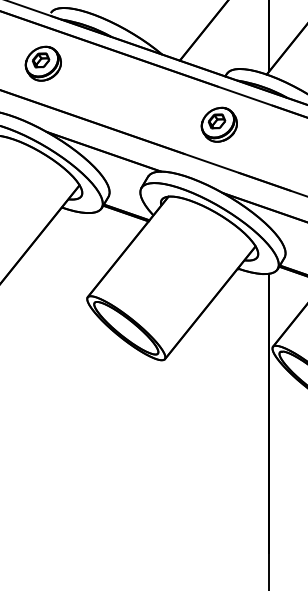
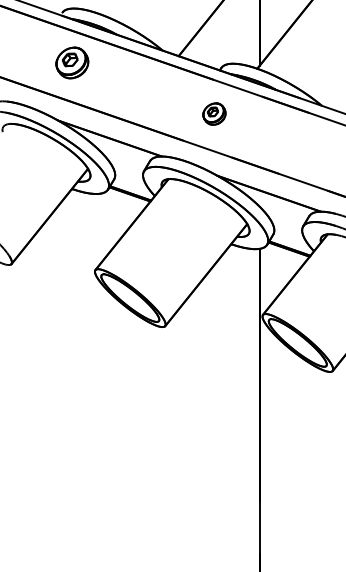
part: (43, 63) -> (72, 62), moved
part: (219, 124) -> (214, 113), size x0.7

